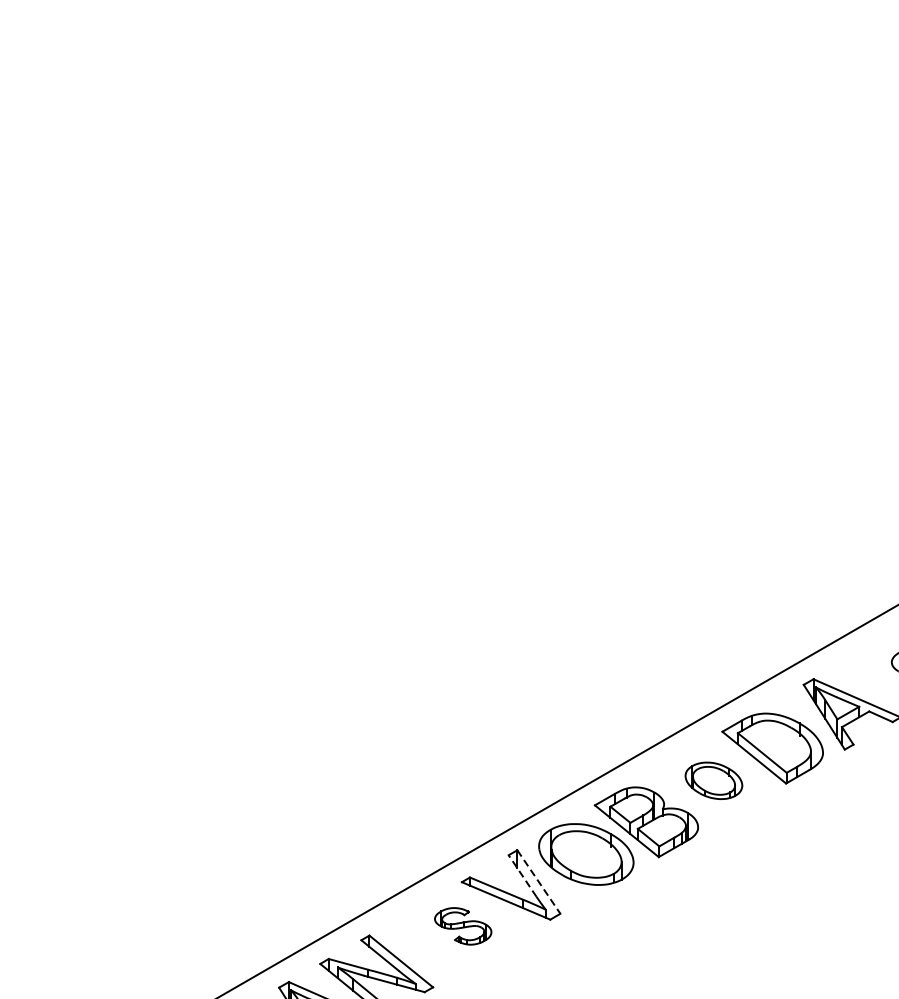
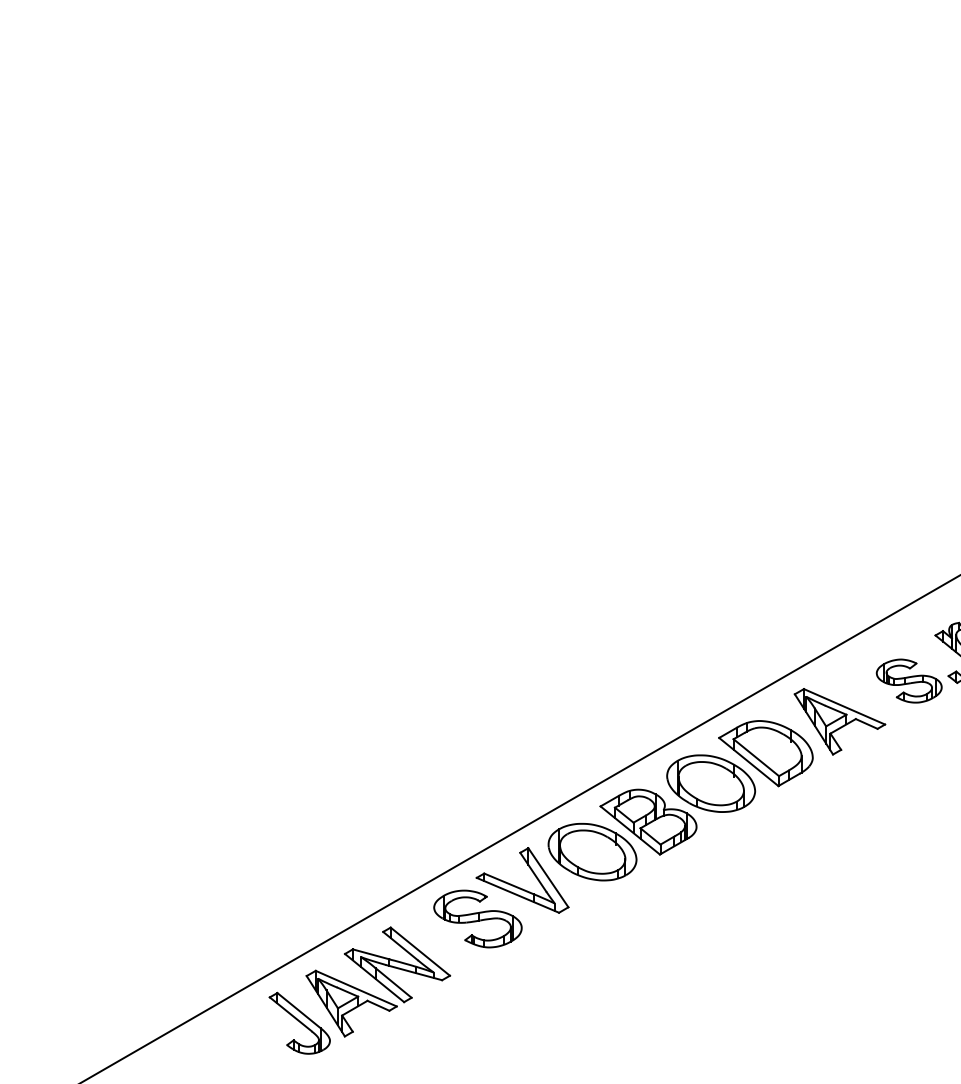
part: (714, 780) -> (711, 783), size x1.67
line: (521, 875) -> (532, 871), dashed -> solid
line: (539, 881) -> (548, 877), dashed -> solid
part: (462, 925) -> (477, 918), size x1.67

